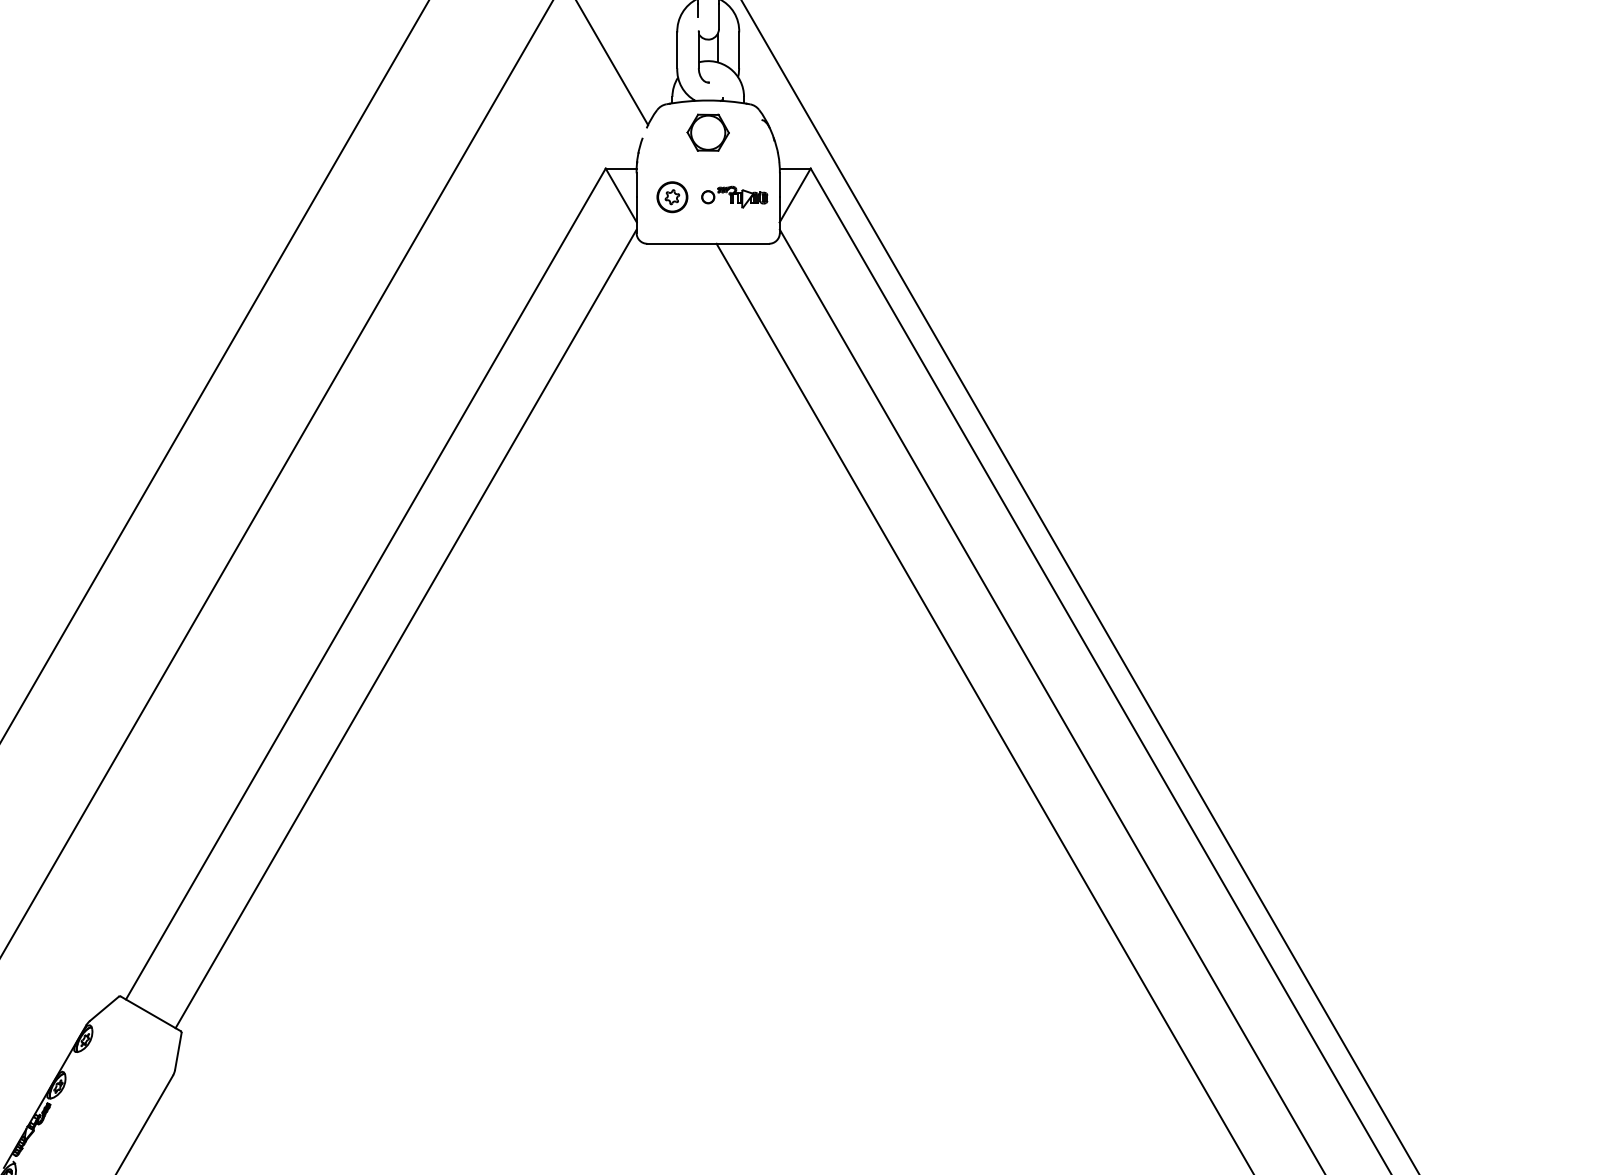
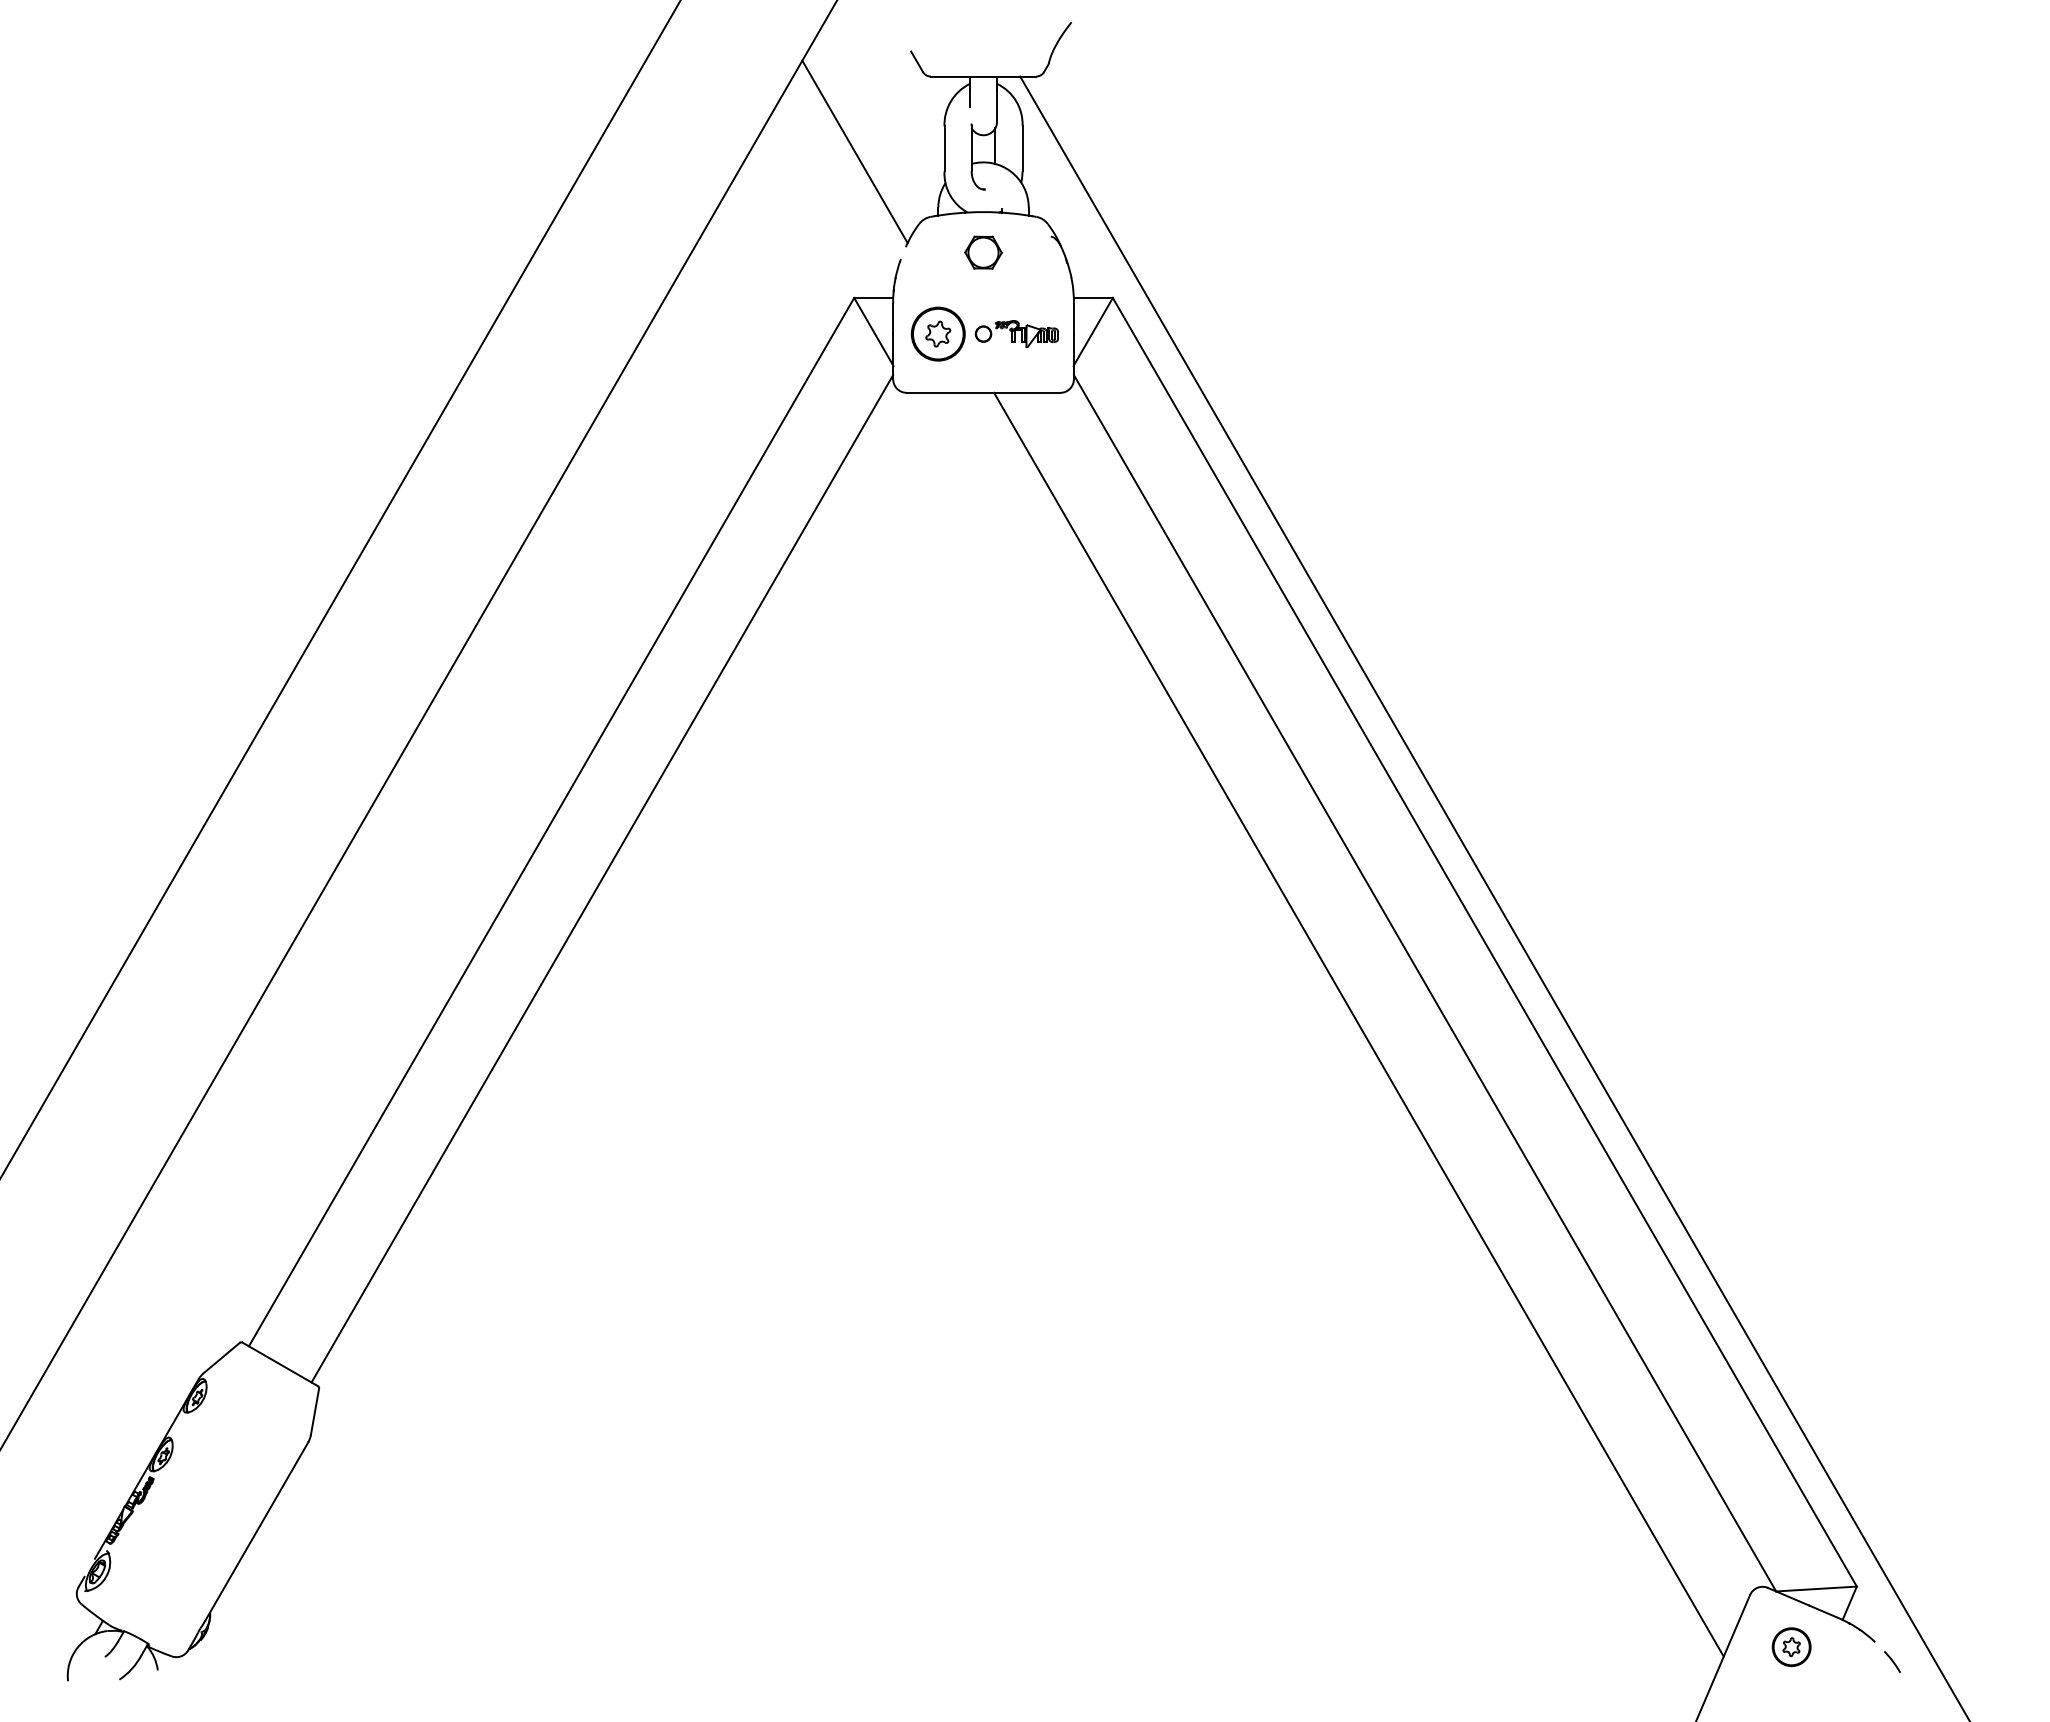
part: (708, 132) -> (983, 252), size x0.7
part: (672, 196) -> (938, 333), size x1.4

